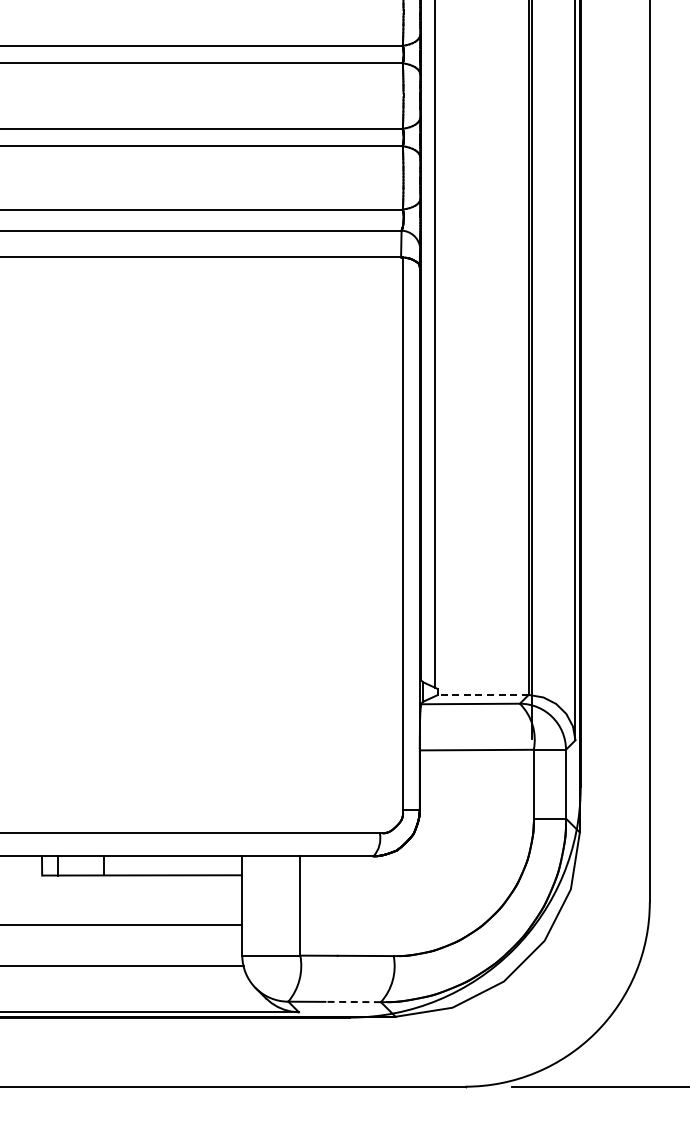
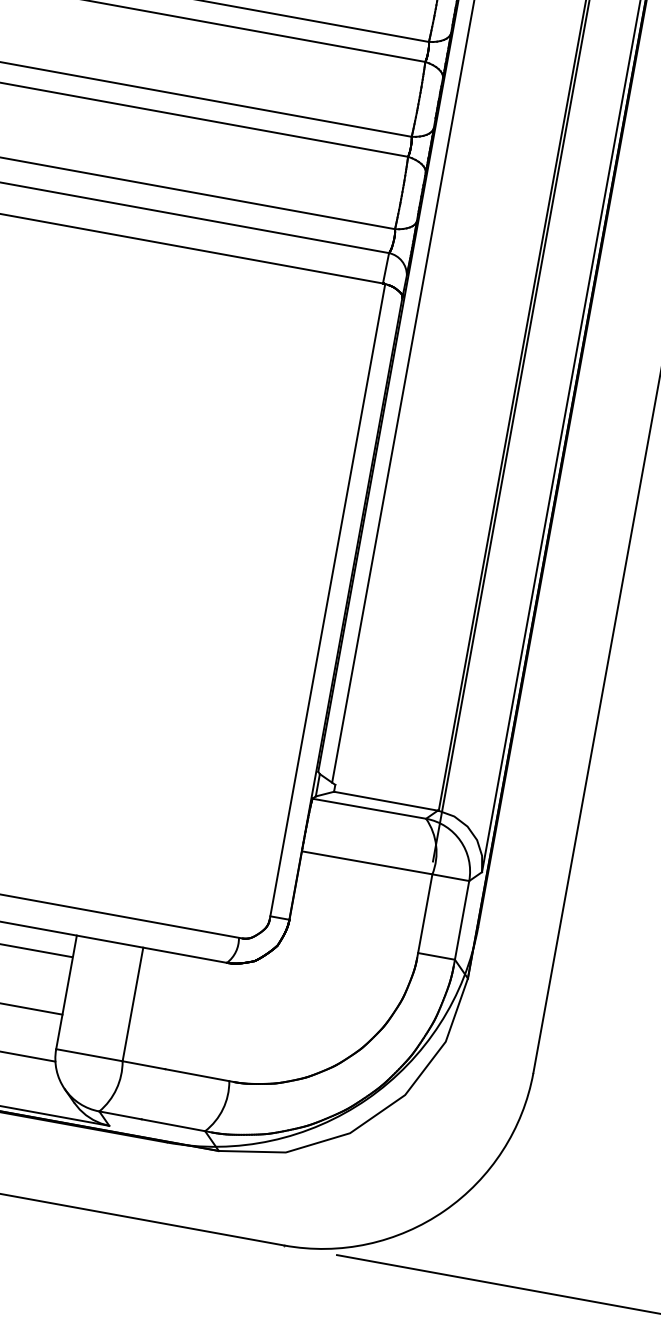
line: (482, 695) -> (385, 801), dashed -> solid
line: (353, 1002) -> (173, 1125), dashed -> solid

